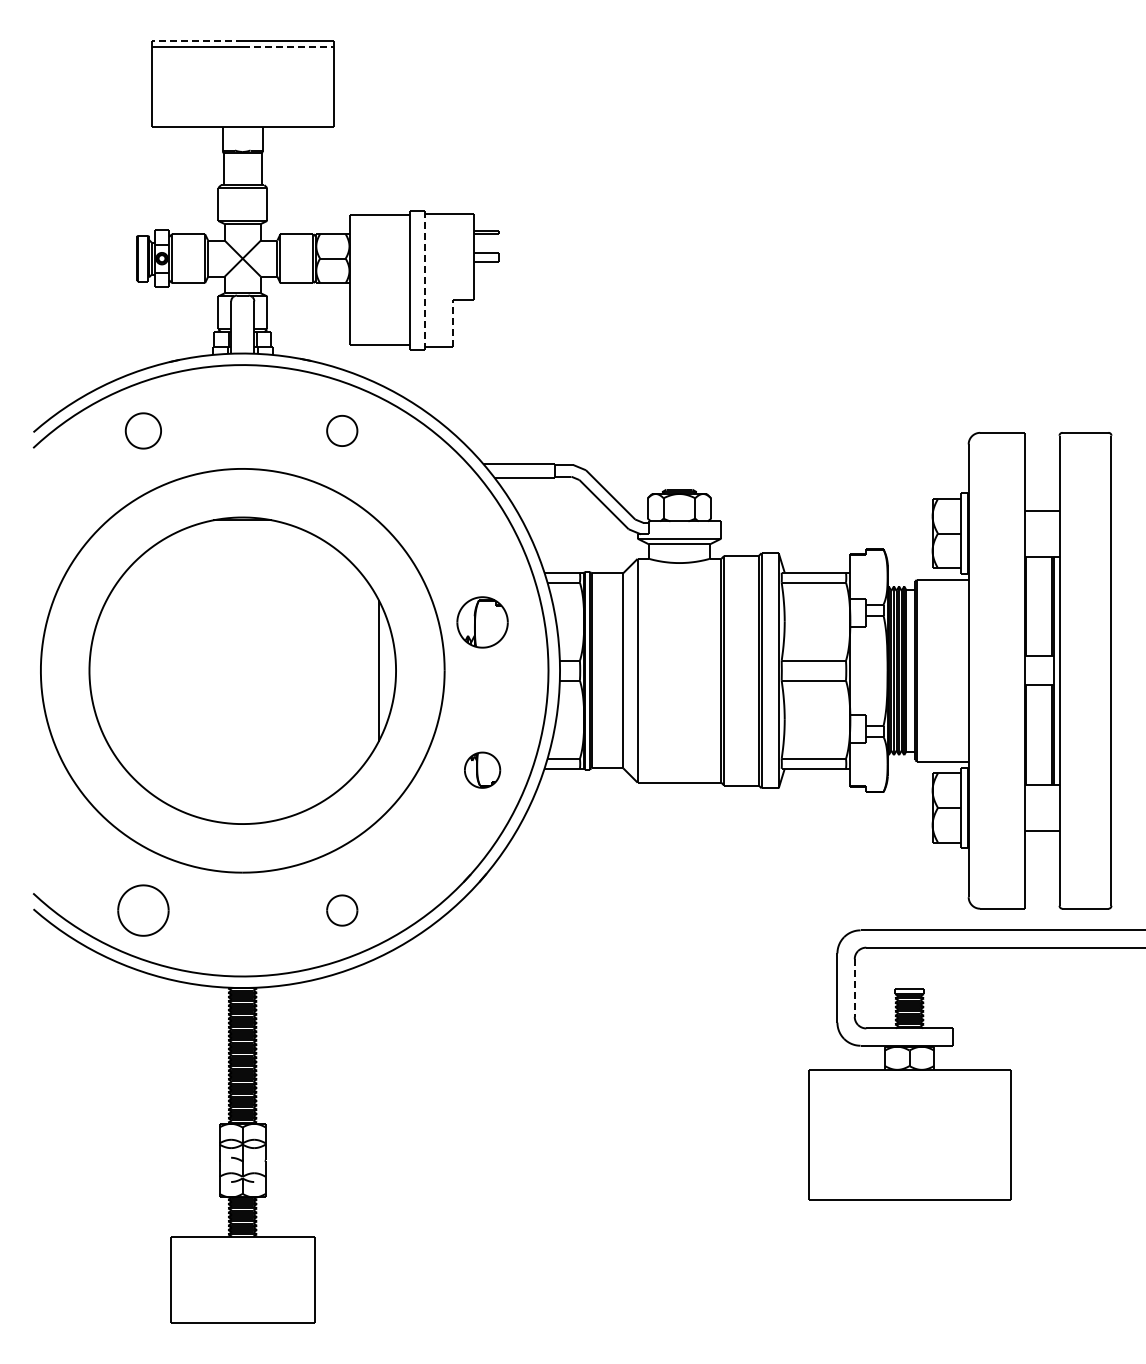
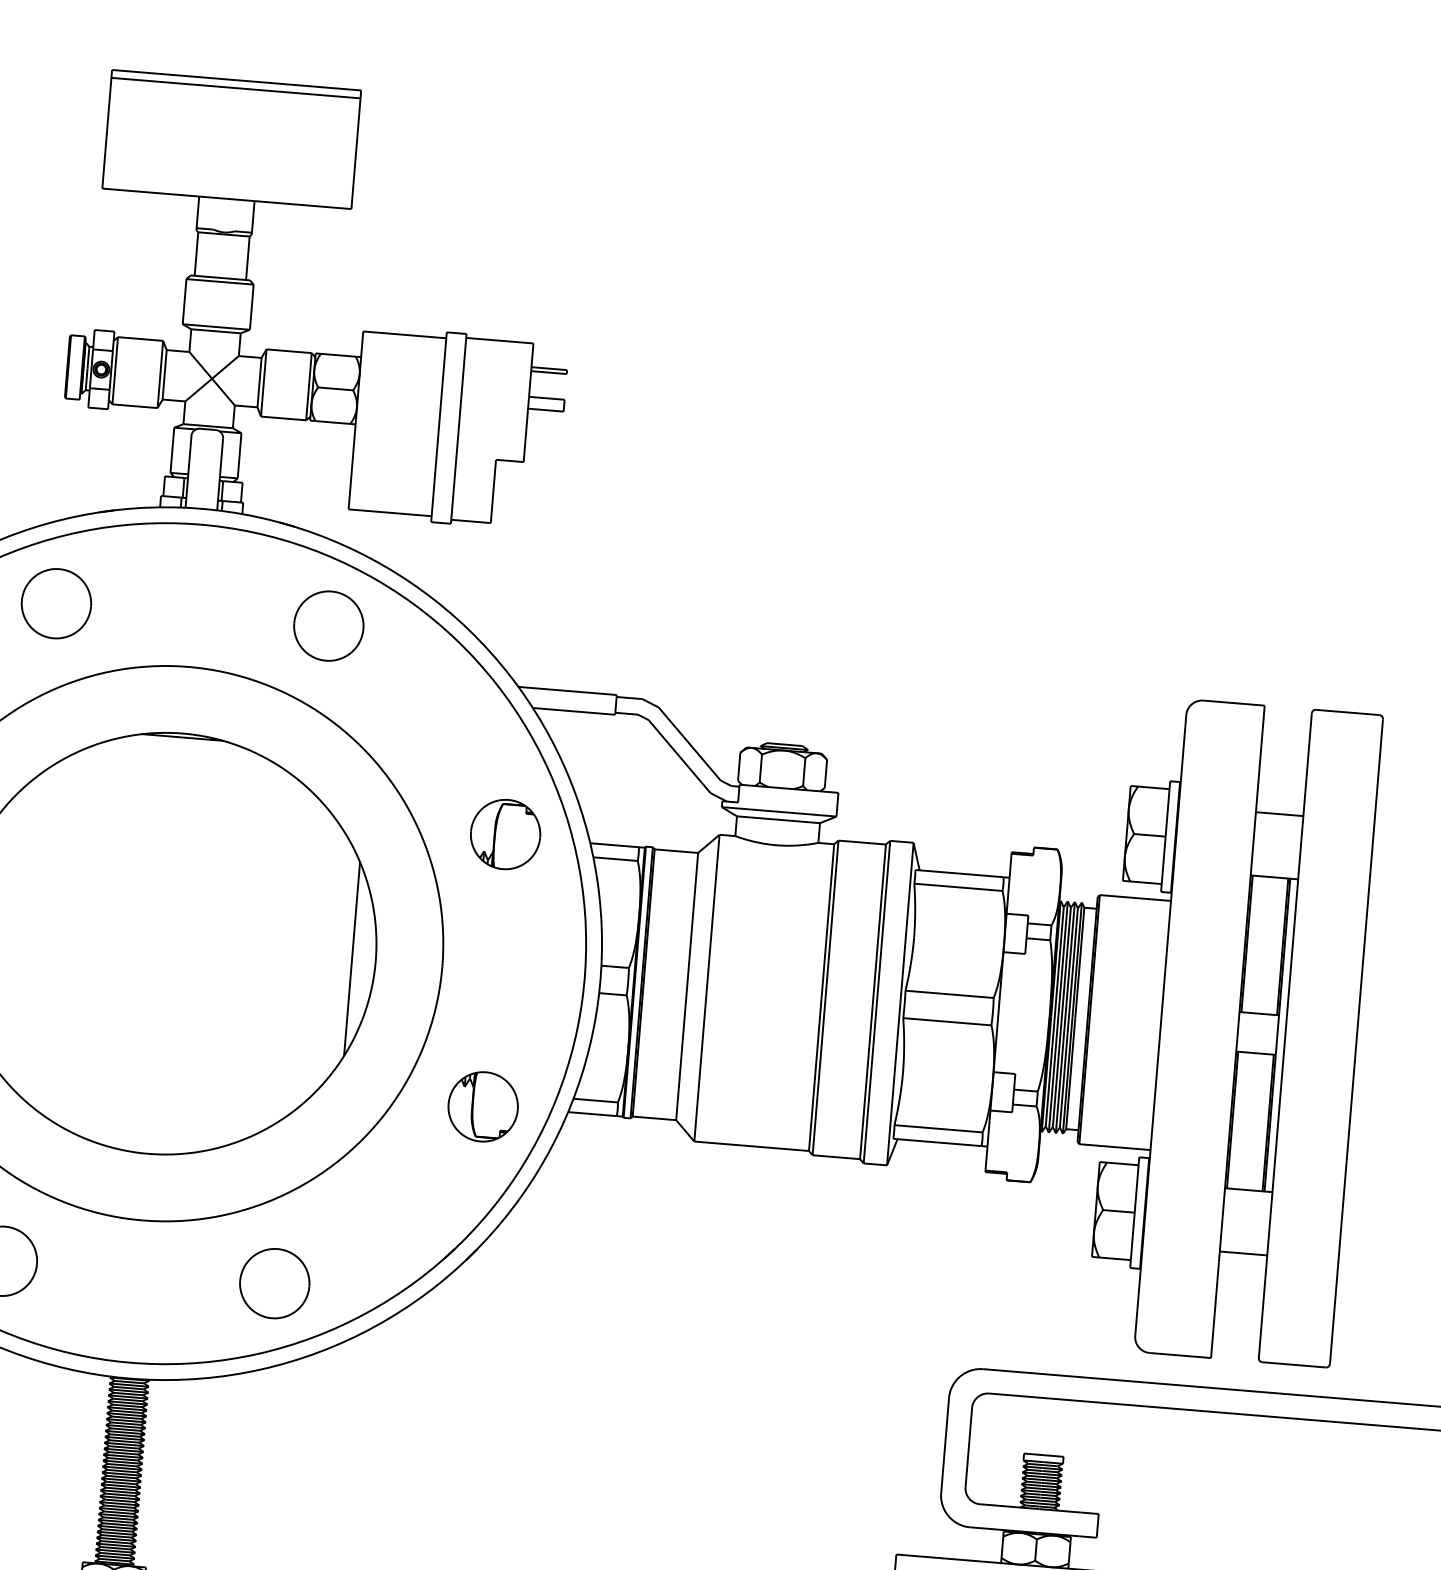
line: (196, 40) -> (173, 74), dashed -> solid
line: (288, 46) -> (298, 93), dashed -> solid
line: (424, 279) -> (458, 427), dashed -> solid
line: (453, 323) -> (493, 491), dashed -> solid
part: (143, 430) -> (56, 603), size x1.43
part: (342, 430) -> (329, 625), size x1.67
part: (482, 622) -> (505, 834), moved
part: (482, 770) -> (483, 1107), size x1.43
part: (342, 910) -> (275, 1283), size x1.67
line: (854, 988) -> (968, 1448), dashed -> solid

